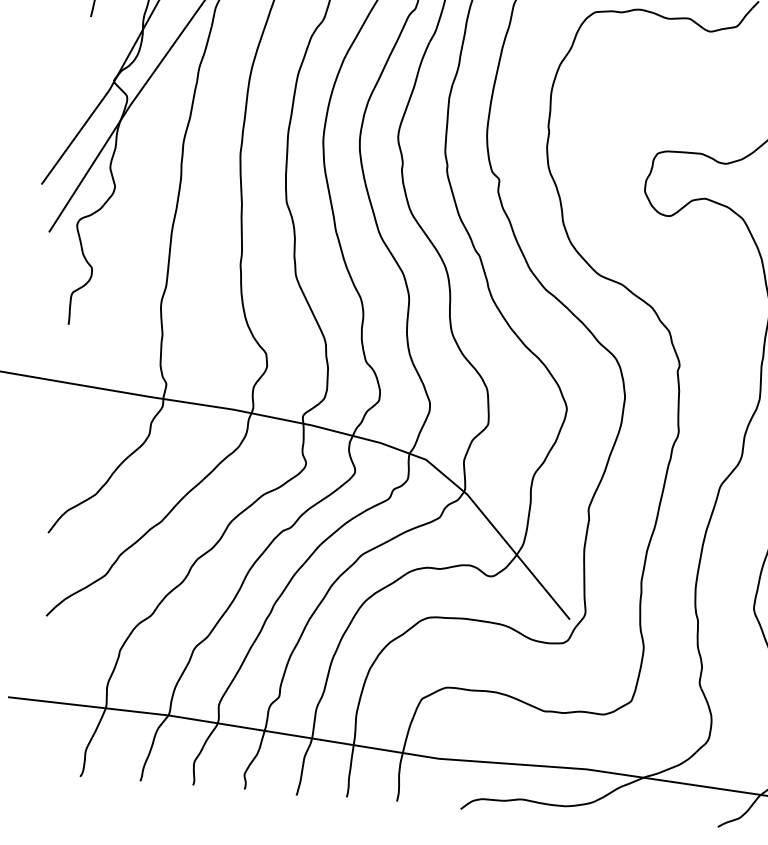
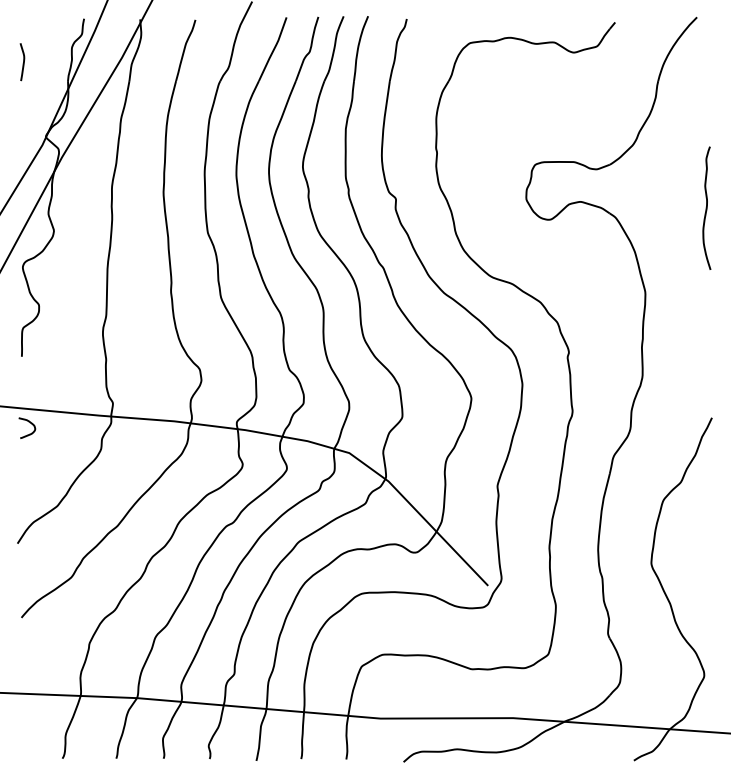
curve: (72, 399) -> (30, 423), added

